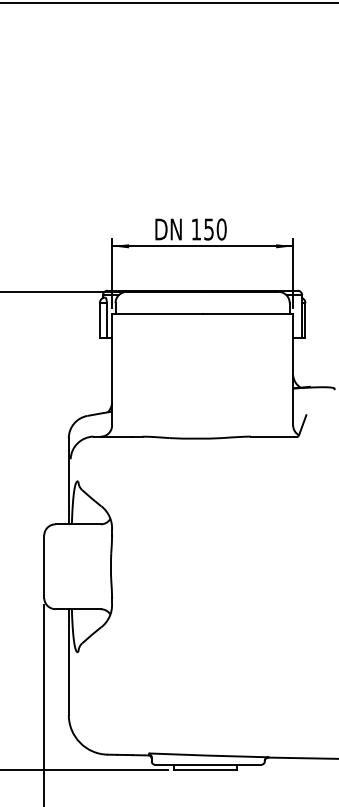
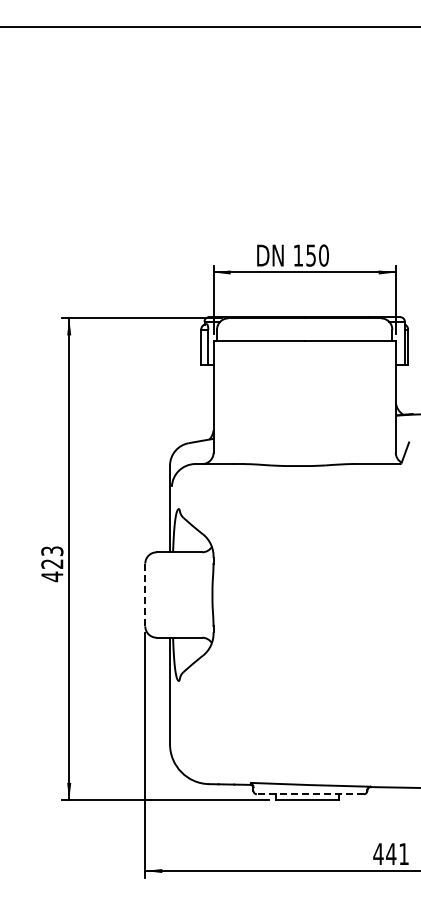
line: (44, 566) -> (145, 594), solid -> dashed
line: (208, 764) -> (310, 794), solid -> dashed

